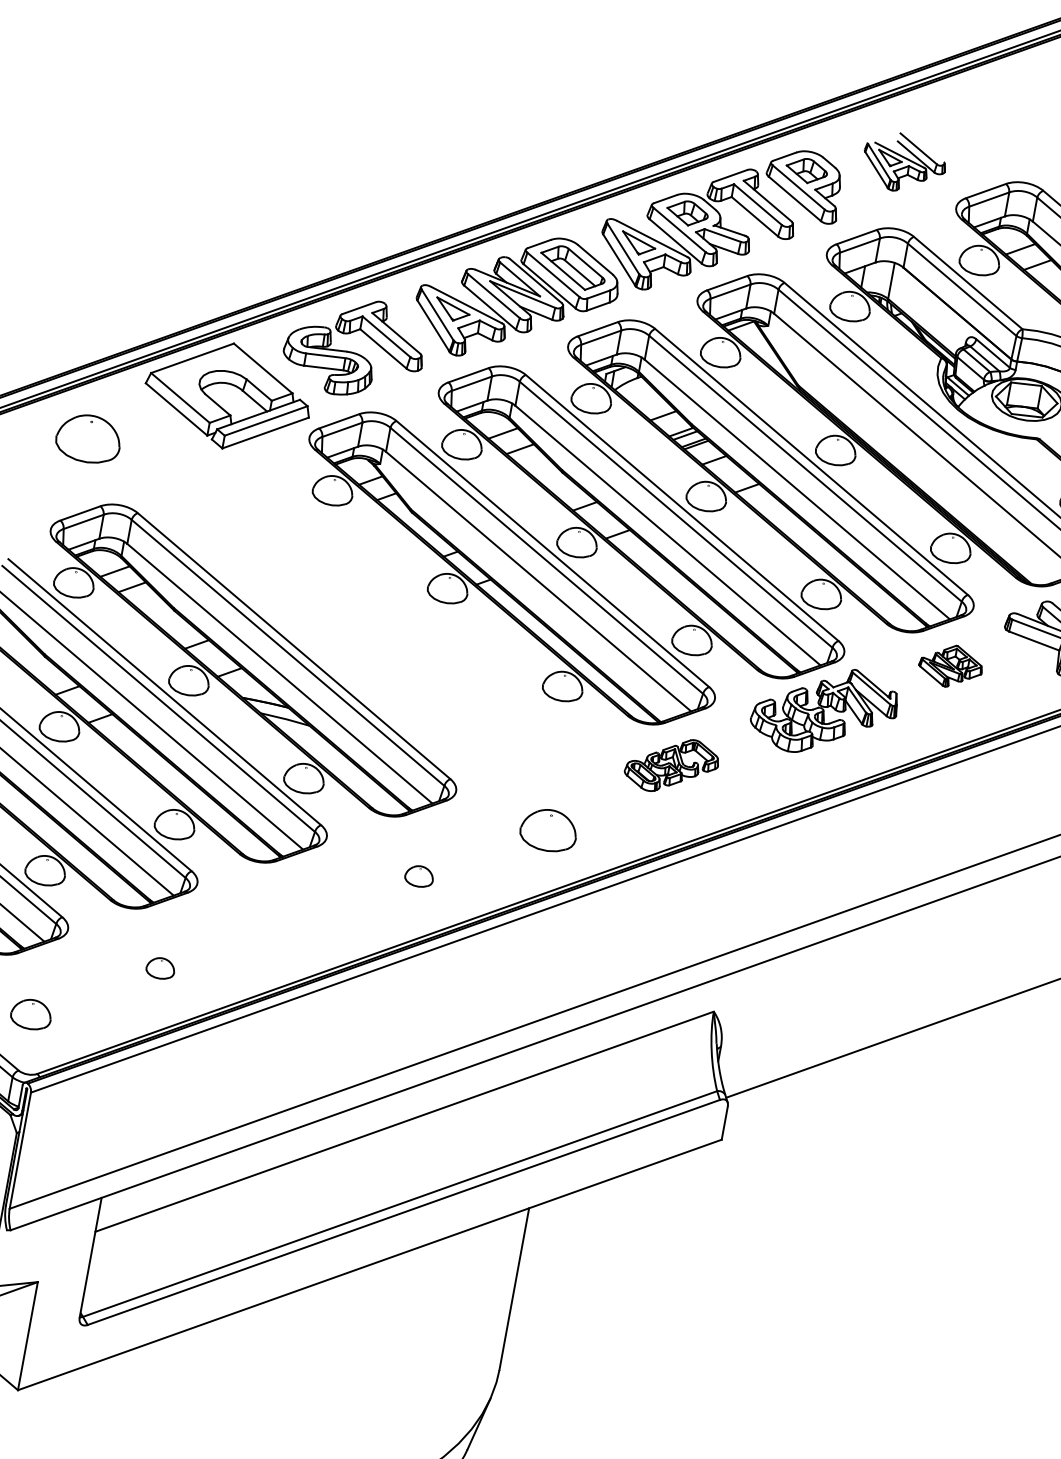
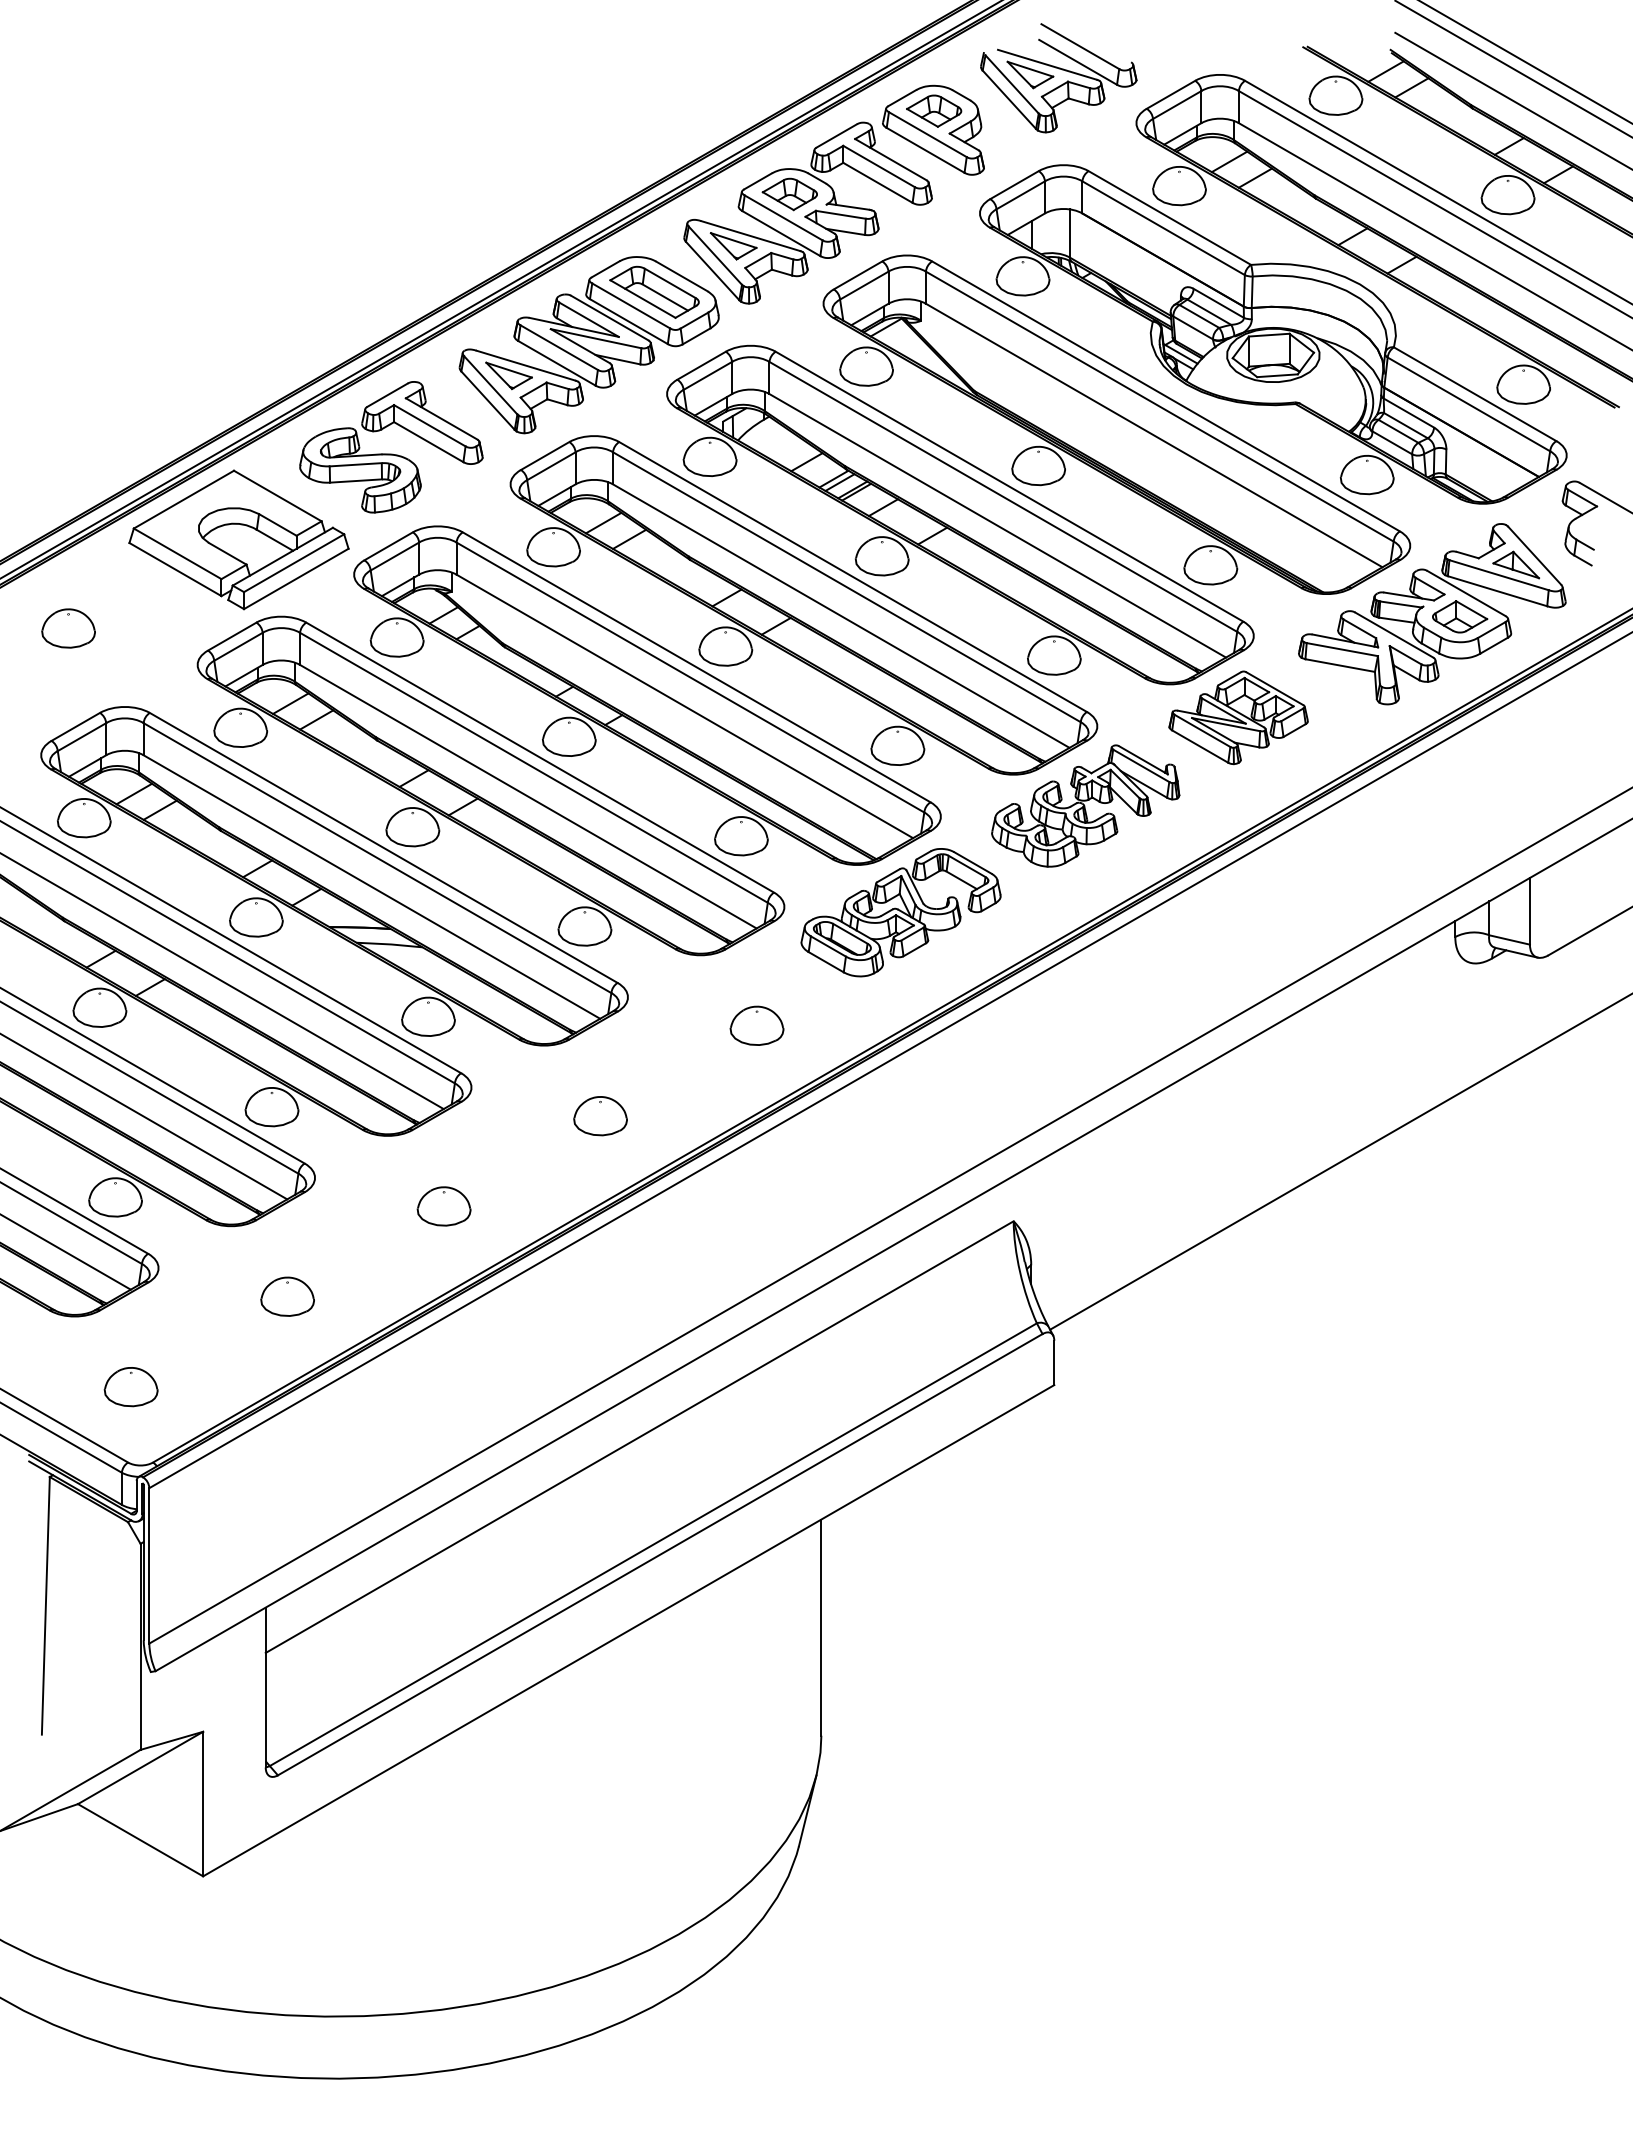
part: (904, 163) -> (1058, 78), size x1.43
part: (88, 438) -> (68, 628), size x0.62
part: (382, 614) -> (490, 785), added
part: (951, 665) -> (1238, 717), size x1.67
part: (671, 765) -> (900, 912), size x1.67
part: (548, 830) -> (756, 1025), size x0.71
part: (419, 876) -> (600, 1116), size x1.43
part: (289, 922) -> (443, 1206), added
part: (160, 968) -> (287, 1296), size x1.43

